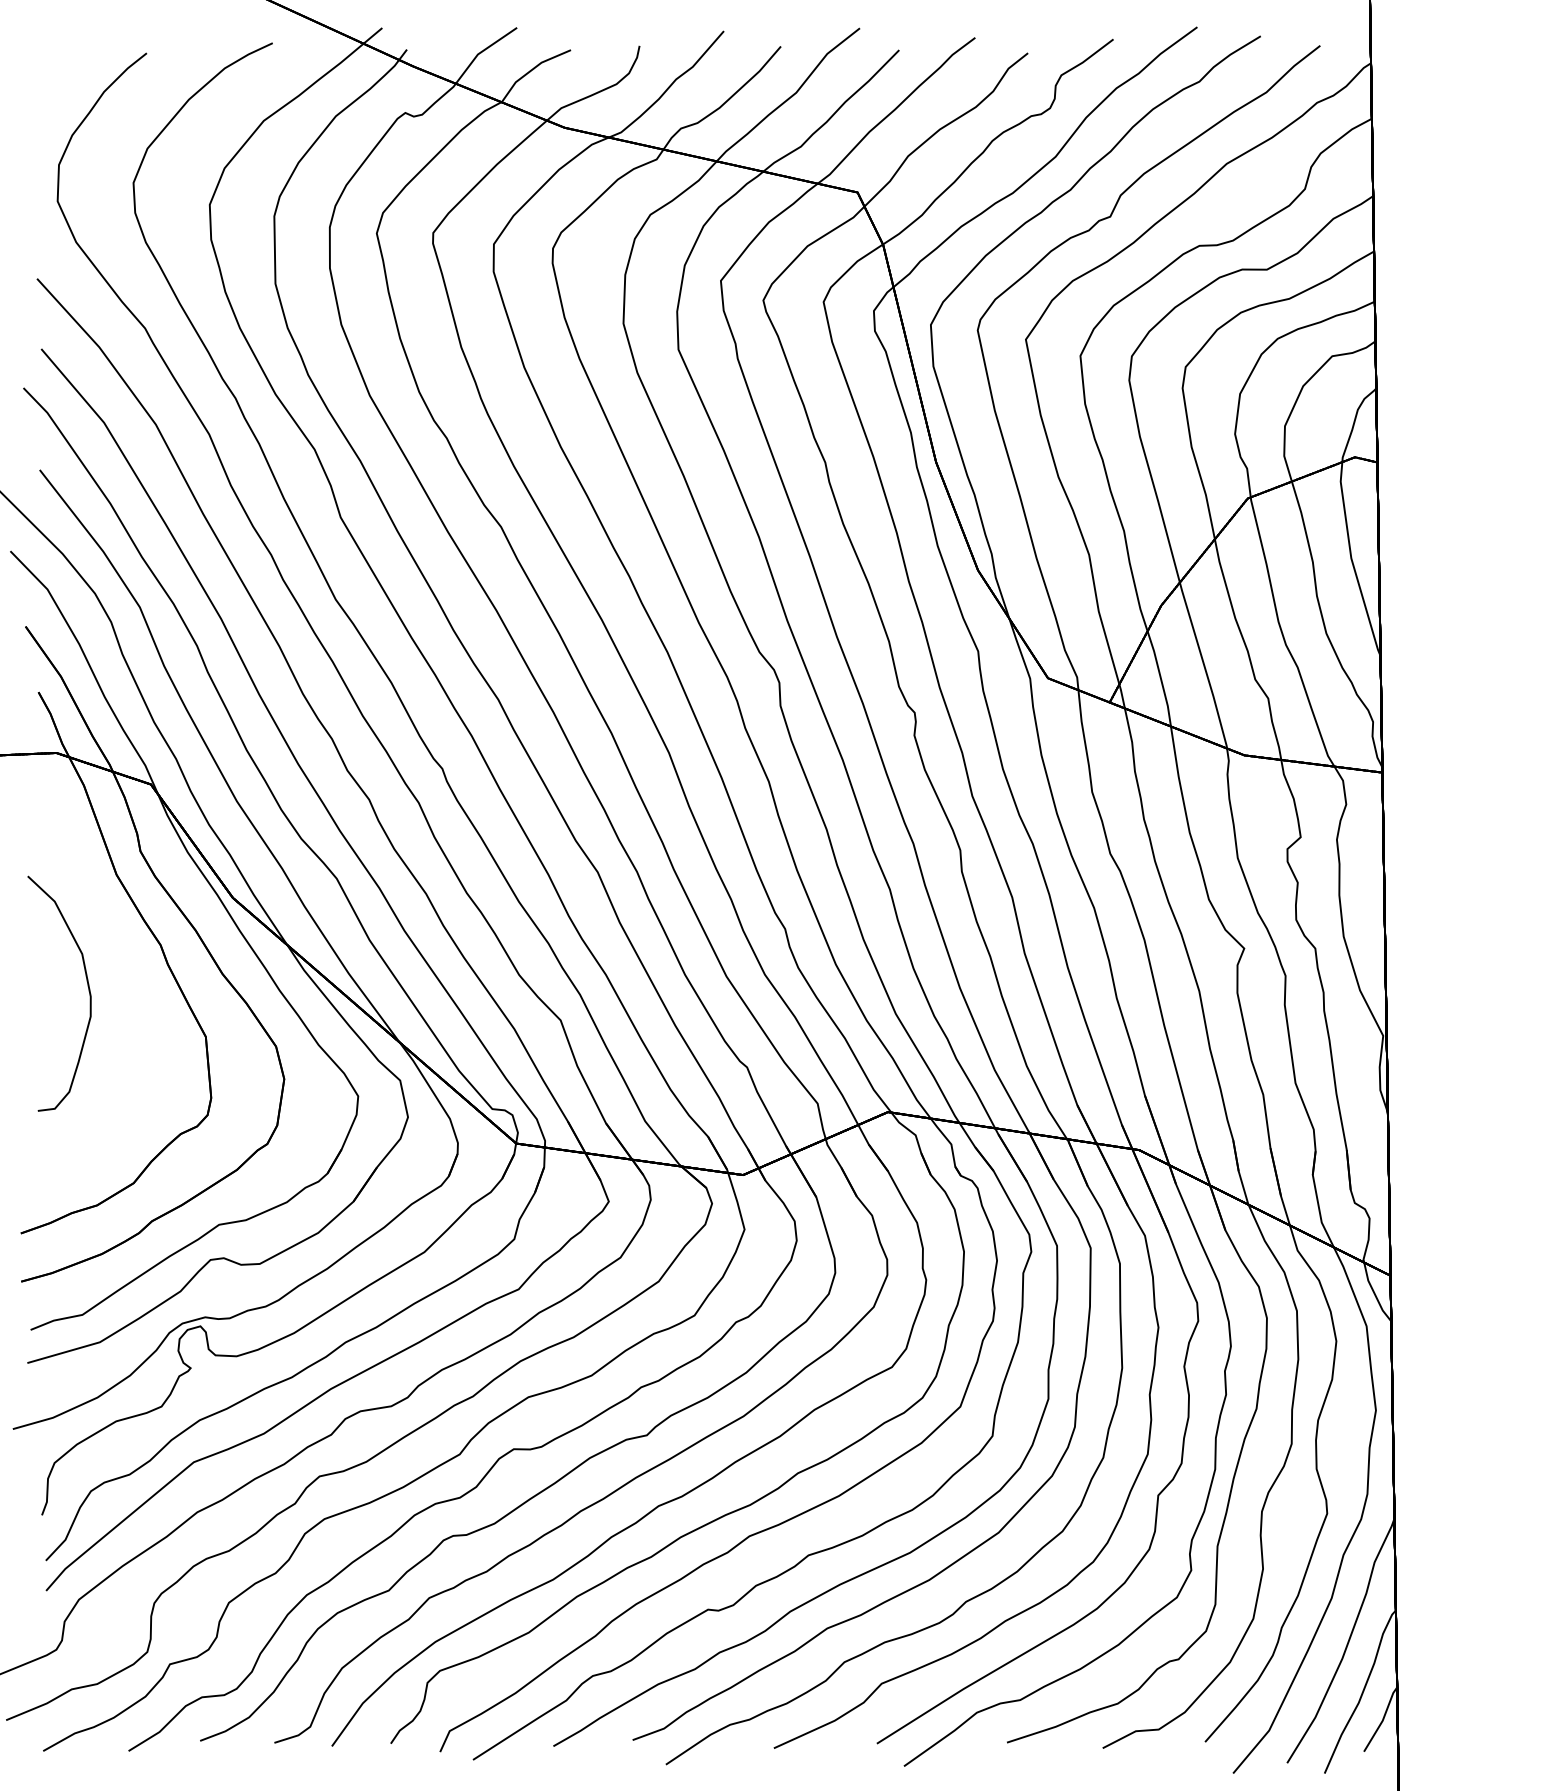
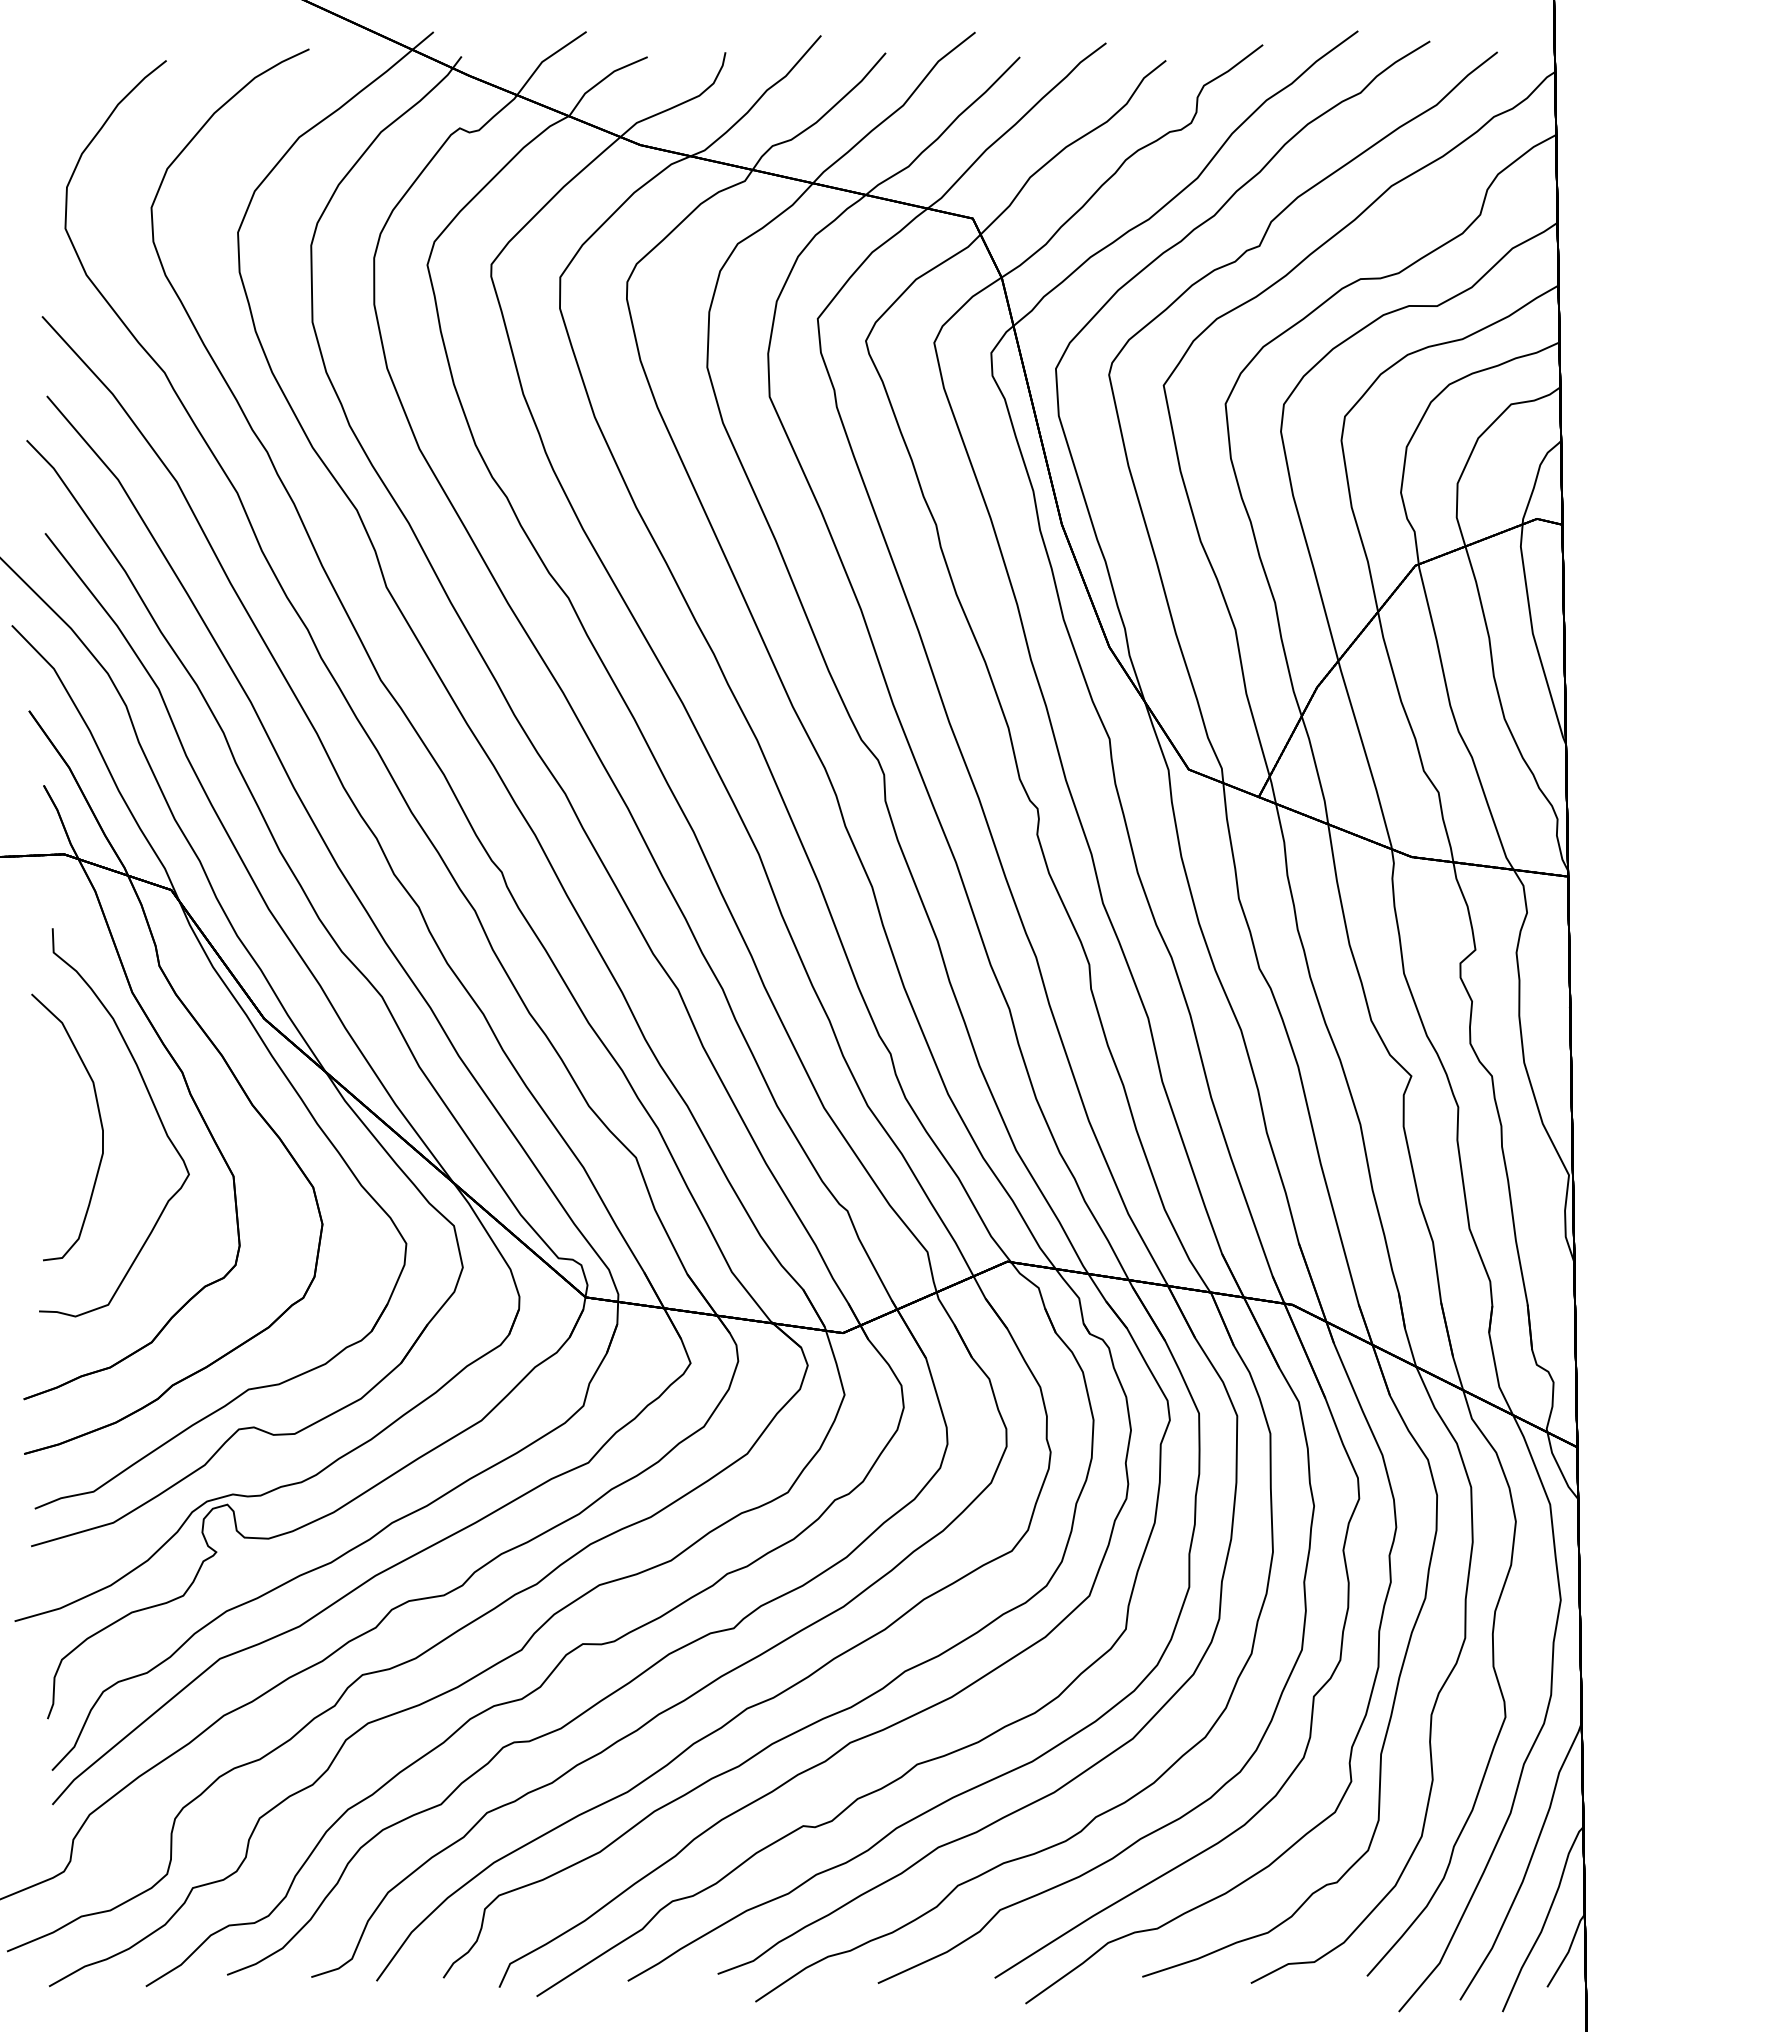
curve: (134, 973) -> (152, 1104), added

